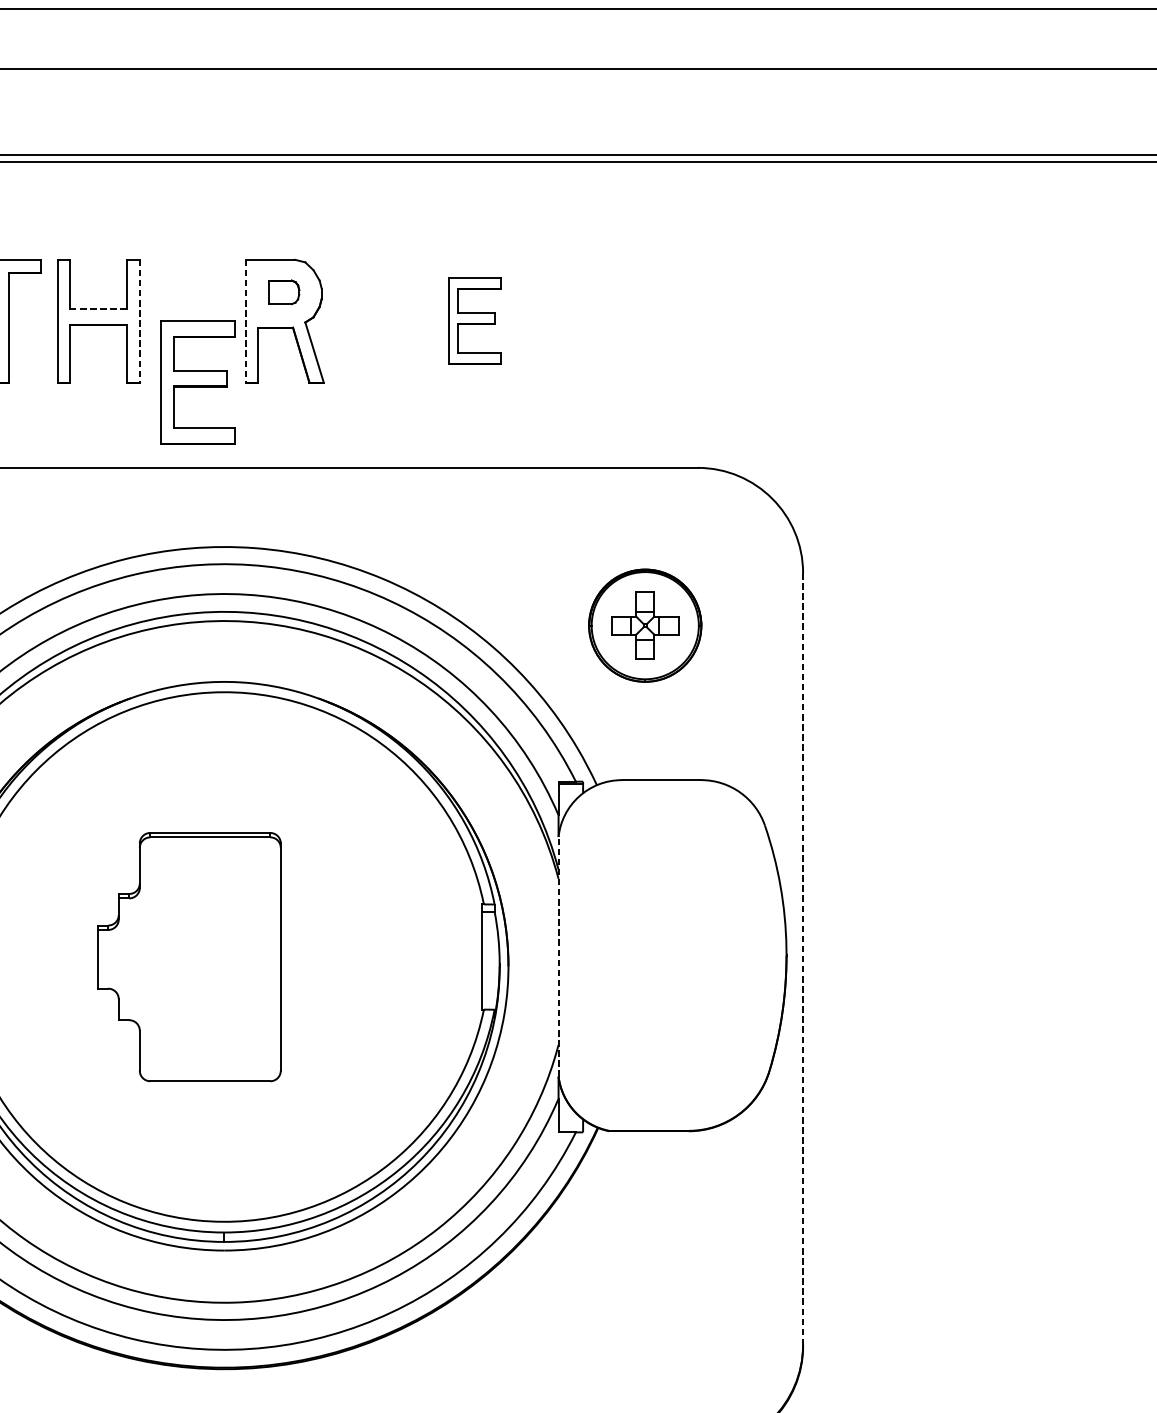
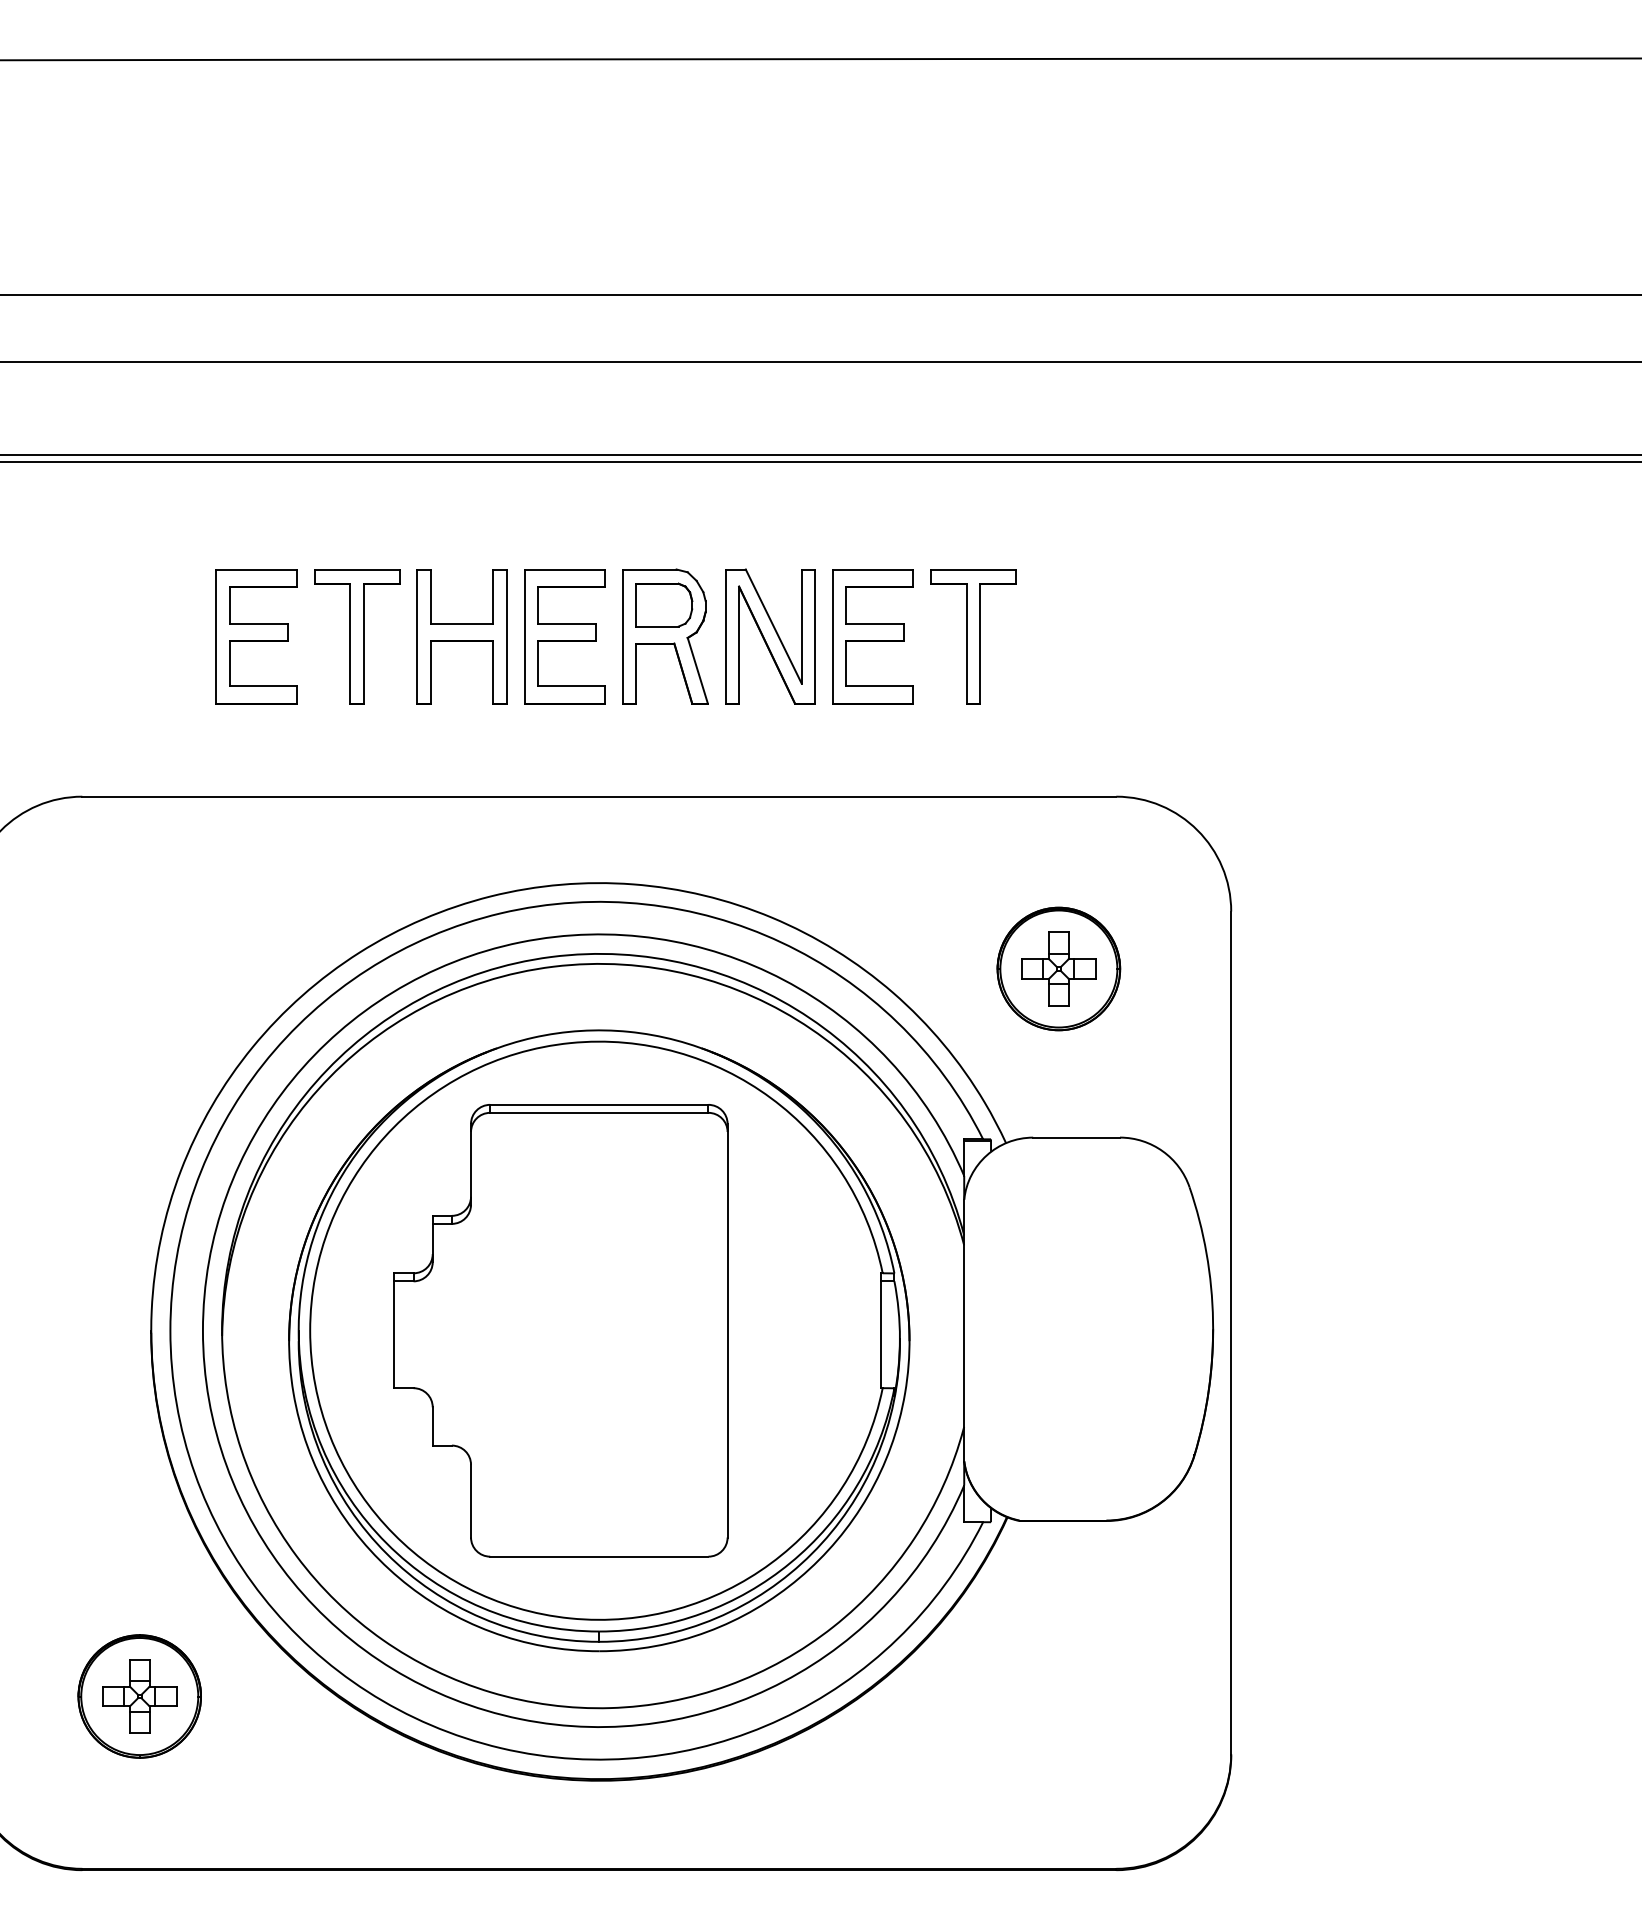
part: (284, 291) -> (664, 604), size x1.67
line: (99, 309) -> (462, 623), dashed -> solid
part: (381, 321) -> (770, 636), added
part: (474, 321) -> (872, 636), size x1.43
part: (567, 321) -> (973, 636), added
line: (139, 322) -> (506, 637), dashed -> solid
line: (245, 322) -> (622, 637), dashed -> solid
part: (197, 382) -> (564, 636), moved
part: (188, 956) -> (560, 1330), size x1.67
line: (558, 956) -> (964, 1330), dashed -> solid
line: (803, 959) -> (1231, 1333), dashed -> solid

